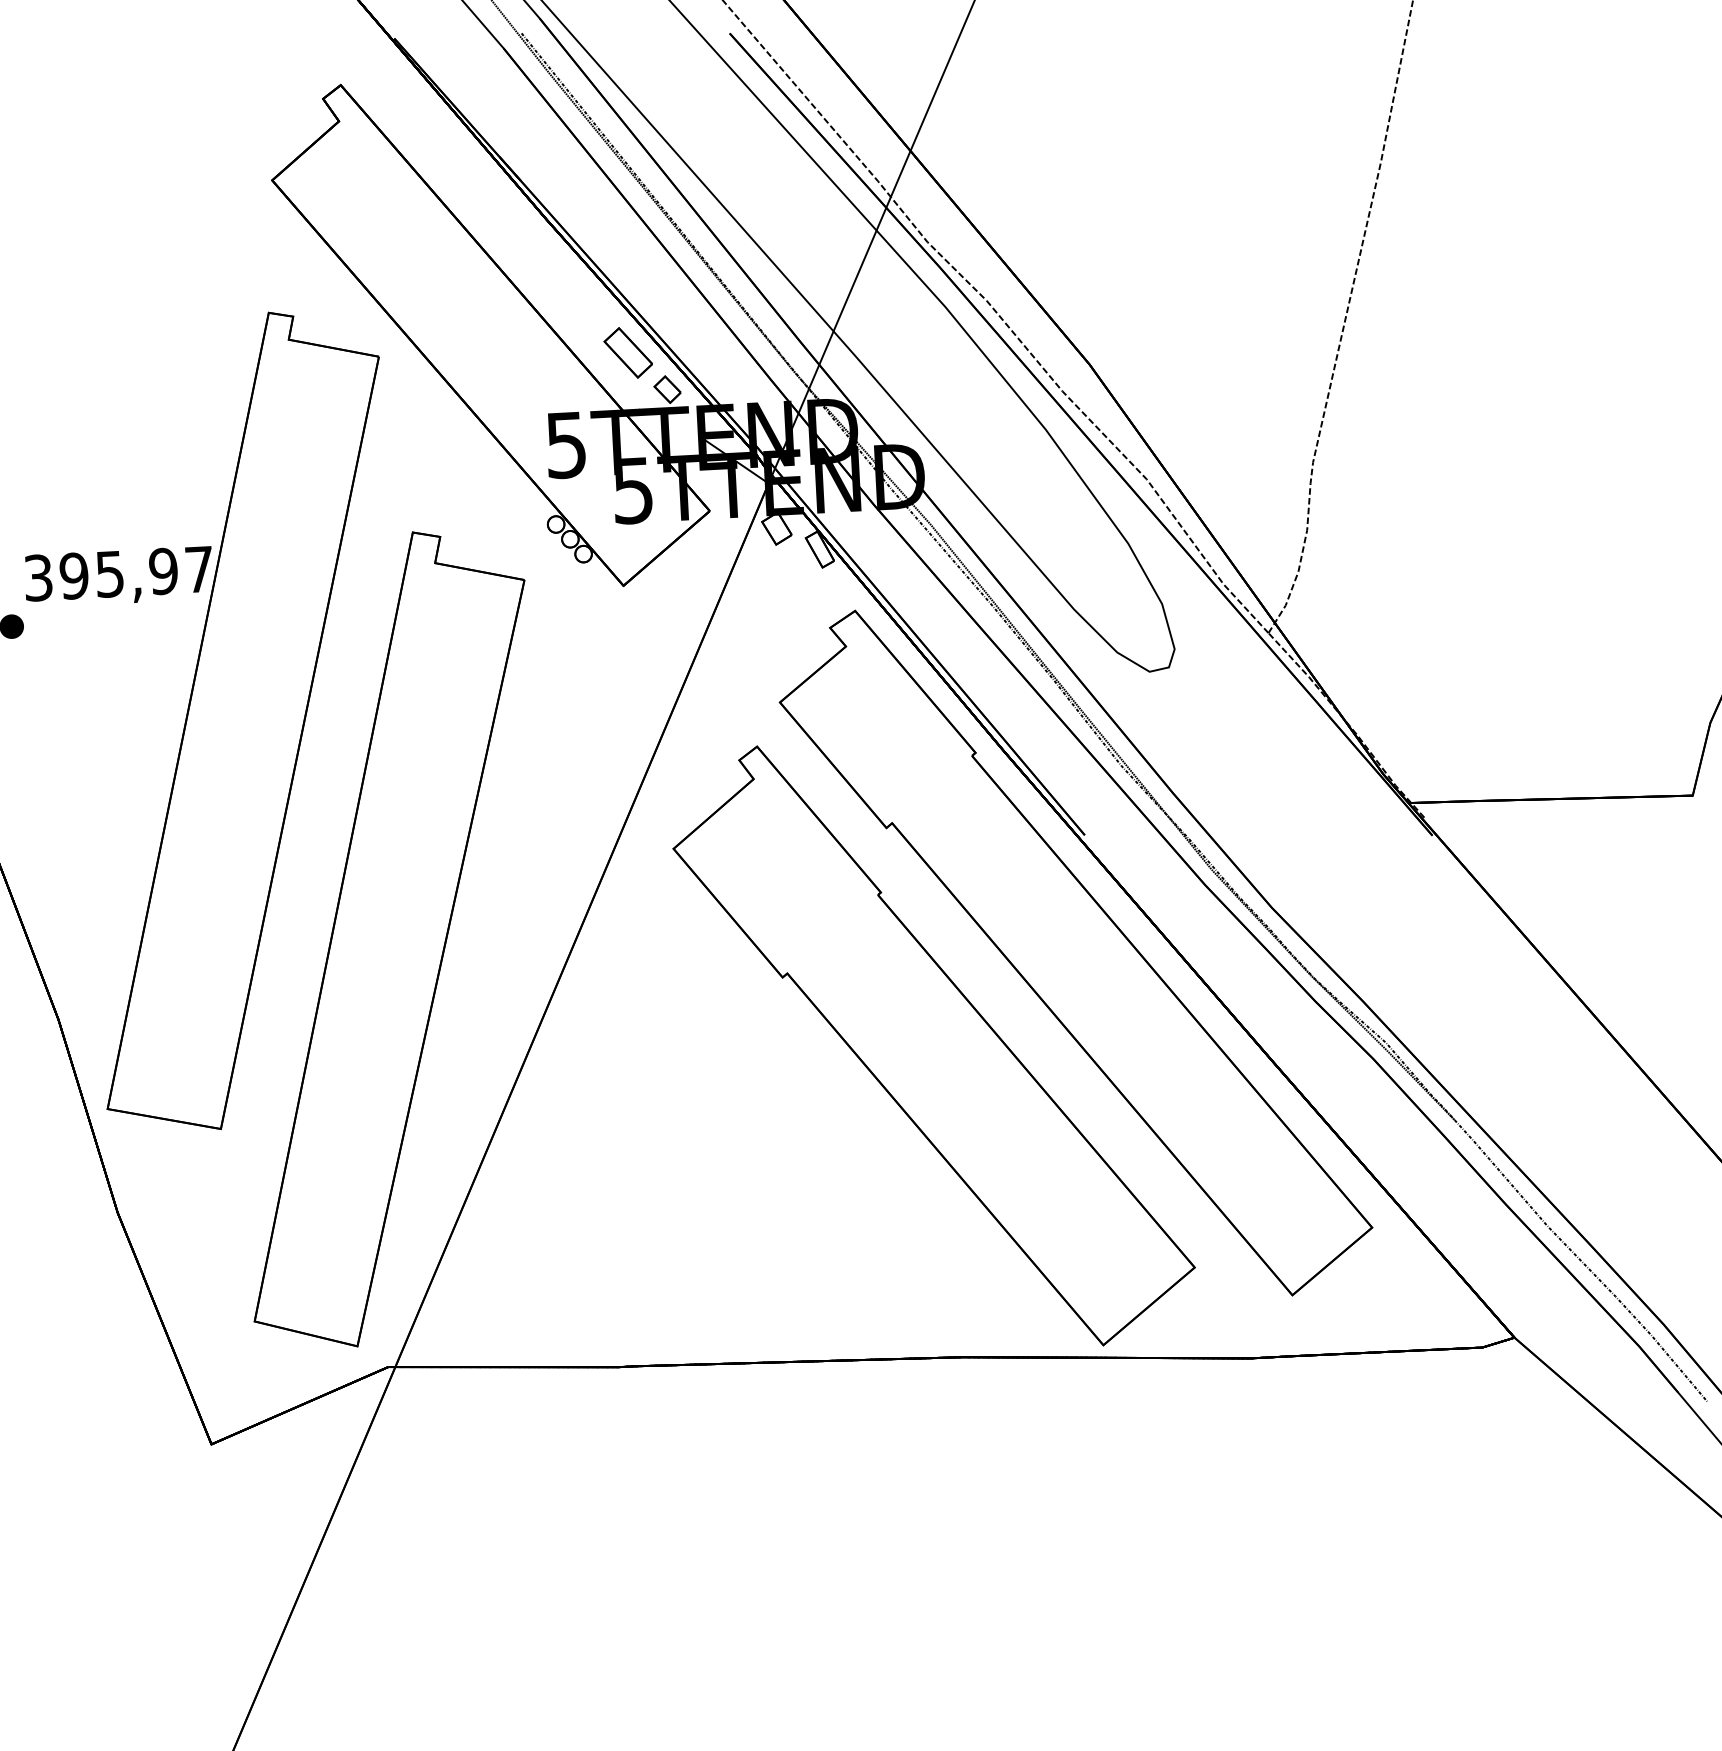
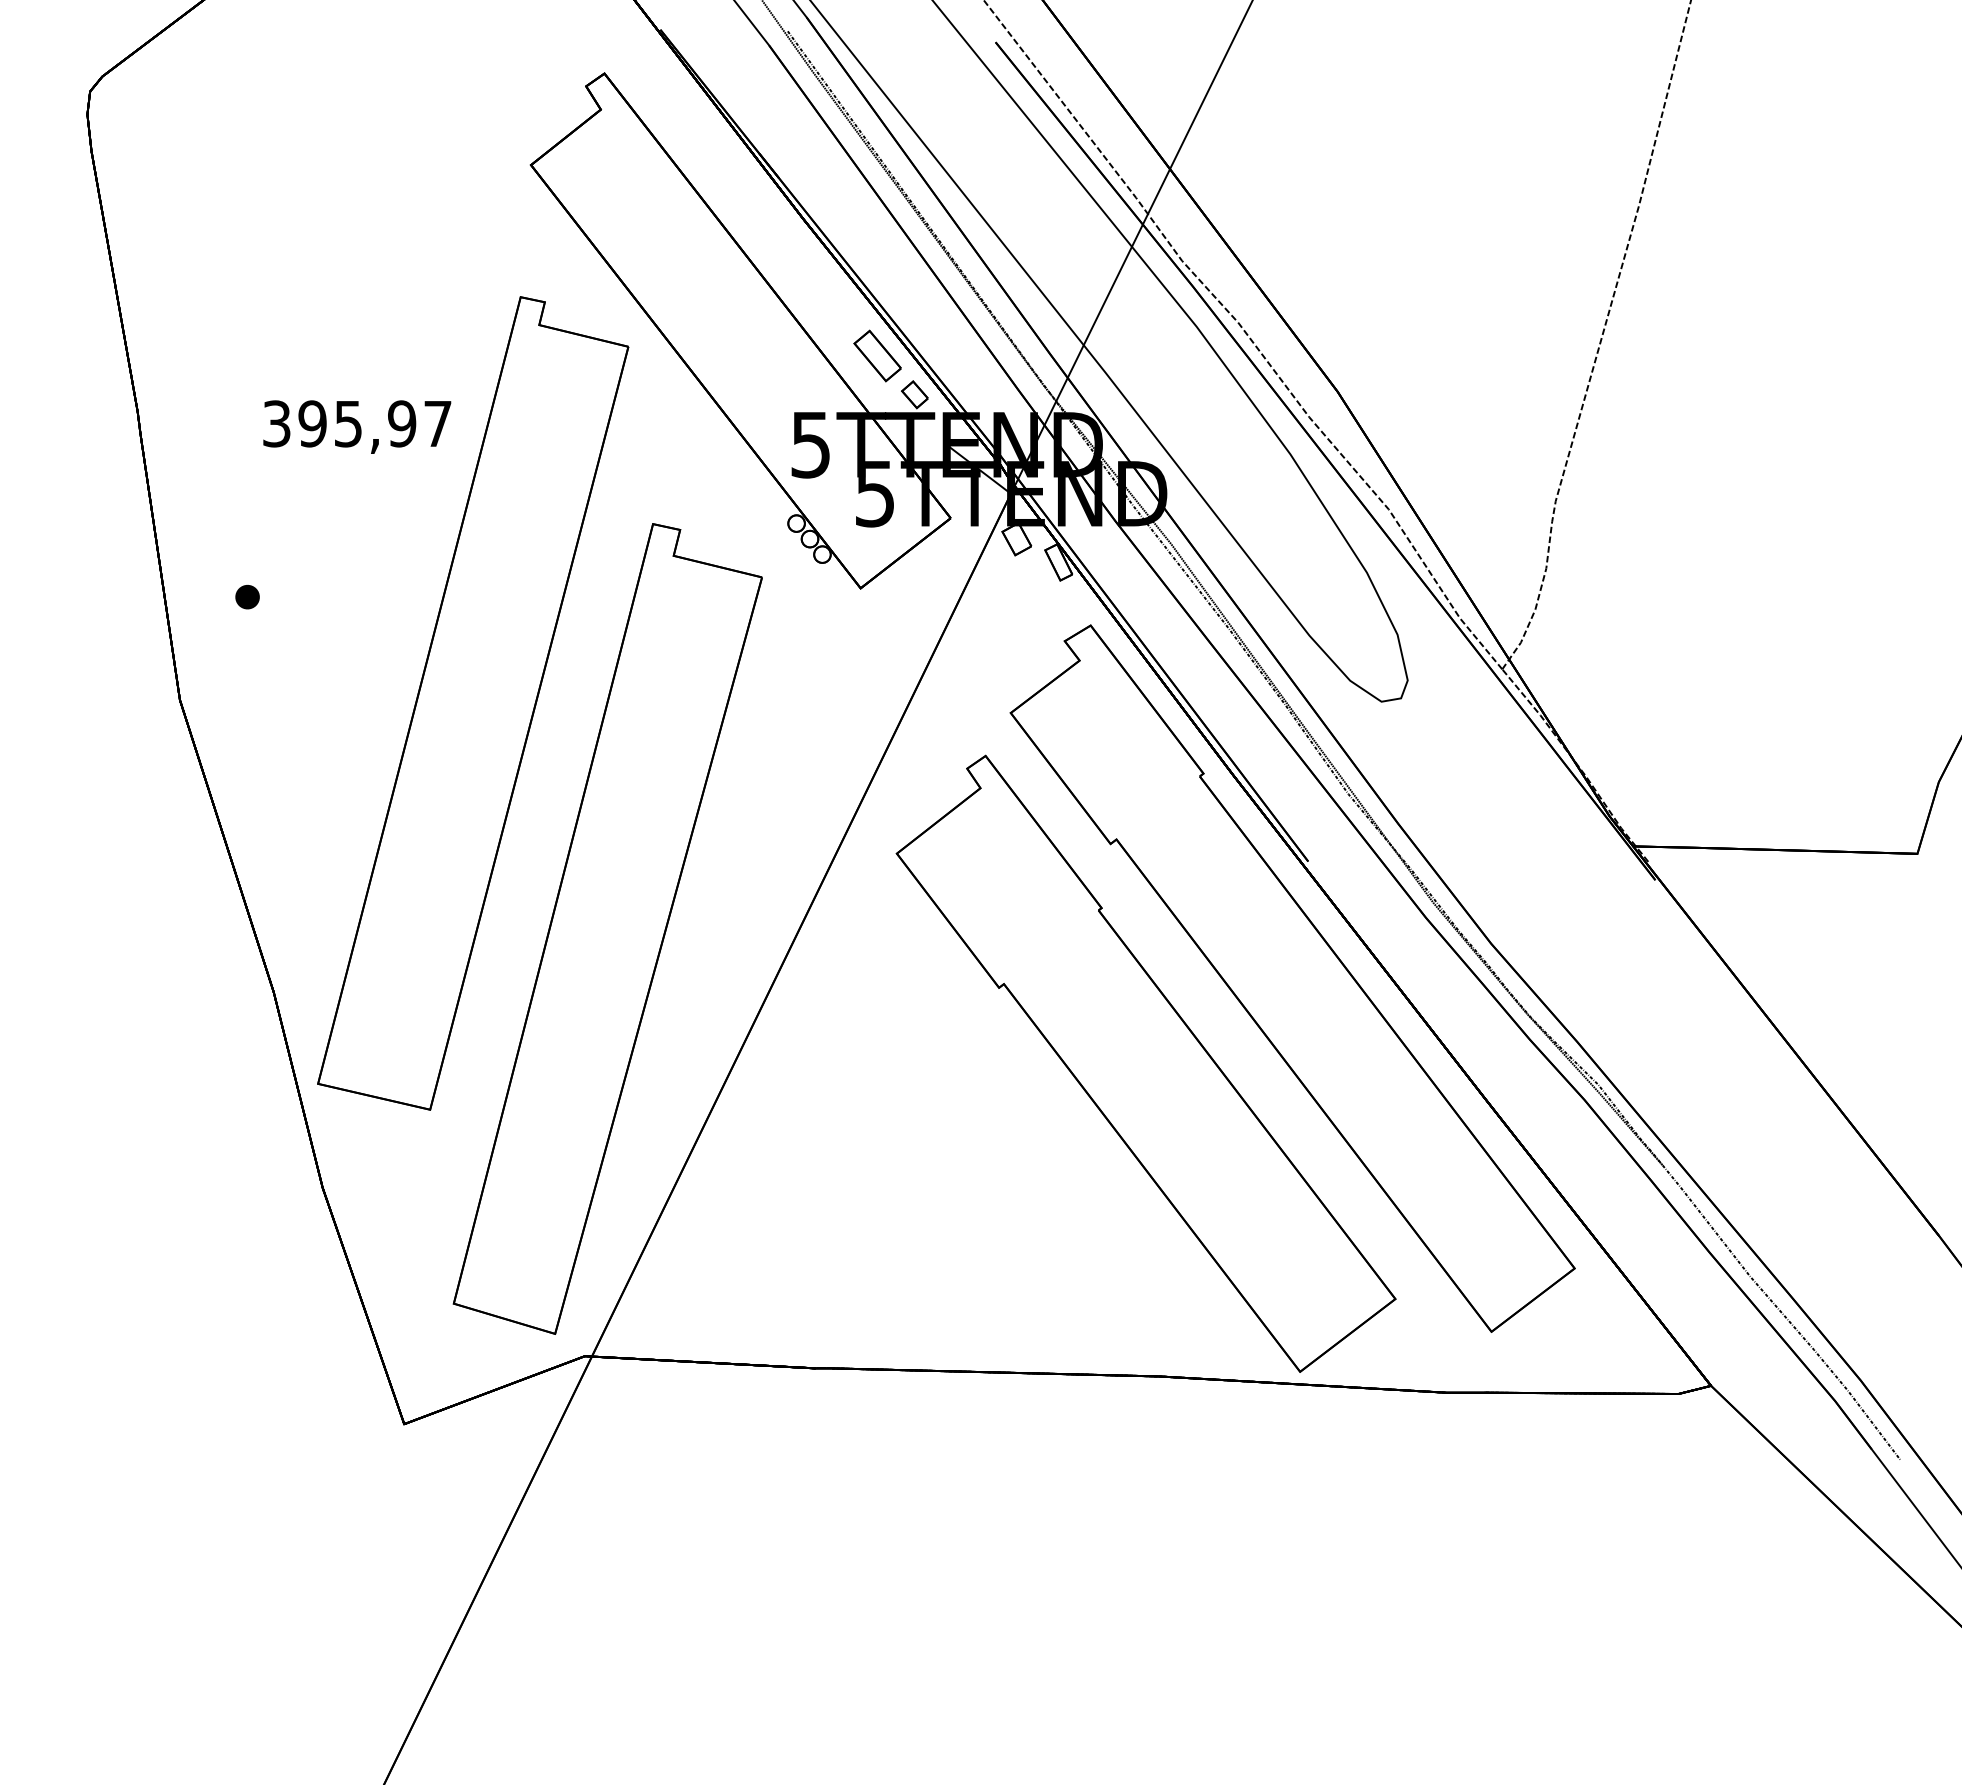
text: (119, 576) -> (357, 426), moved

